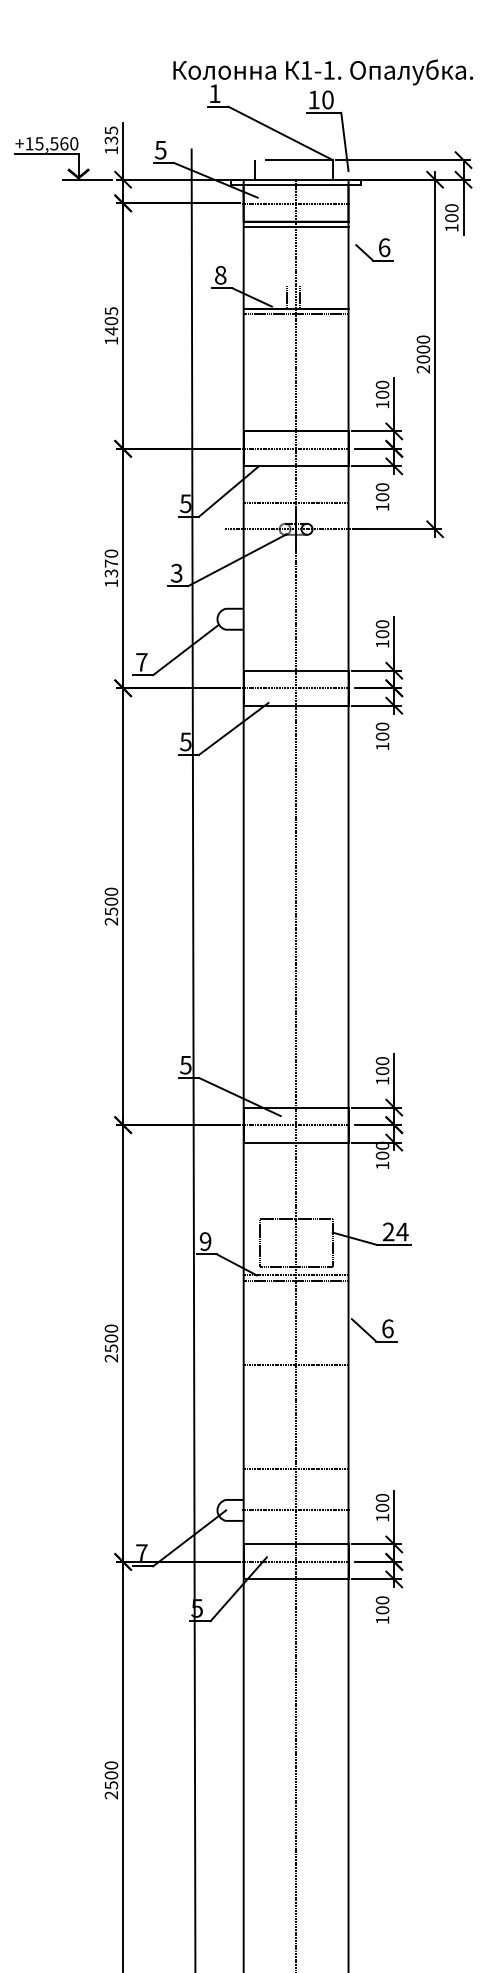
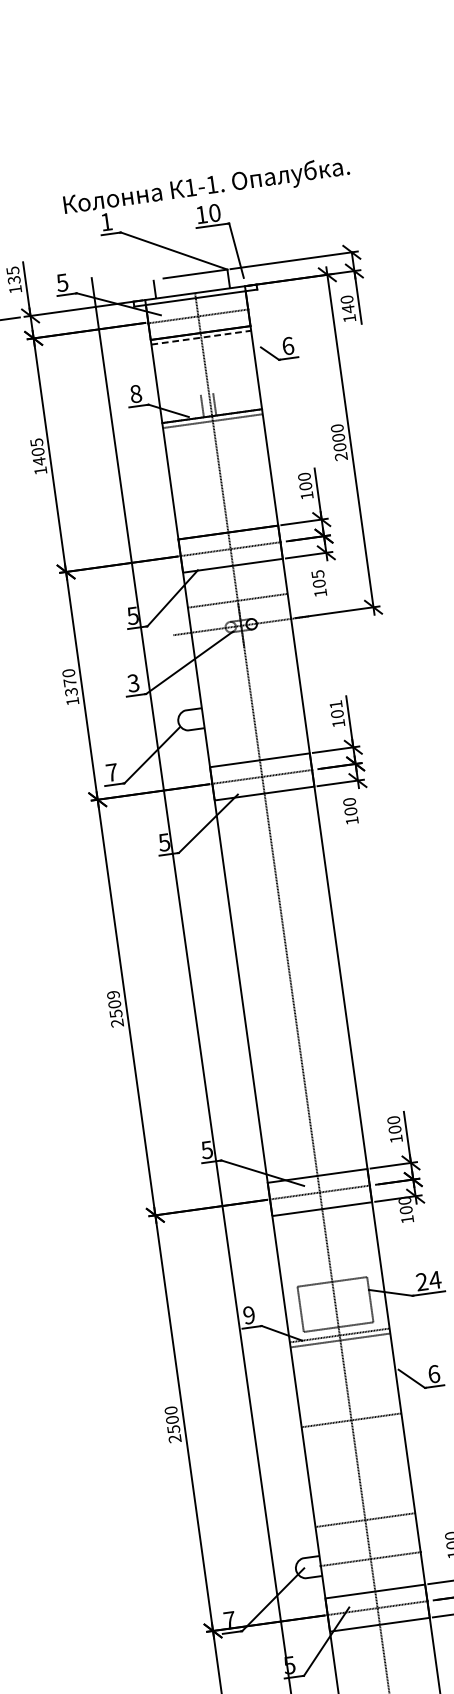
text: (451, 217) -> (347, 308), 100 -> 140
line: (296, 226) -> (201, 337), solid -> dashed
text: (382, 487) -> (317, 574), 100 -> 105
text: (382, 624) -> (336, 704), 100 -> 101
text: (111, 891) -> (113, 994), 2500 -> 2509

